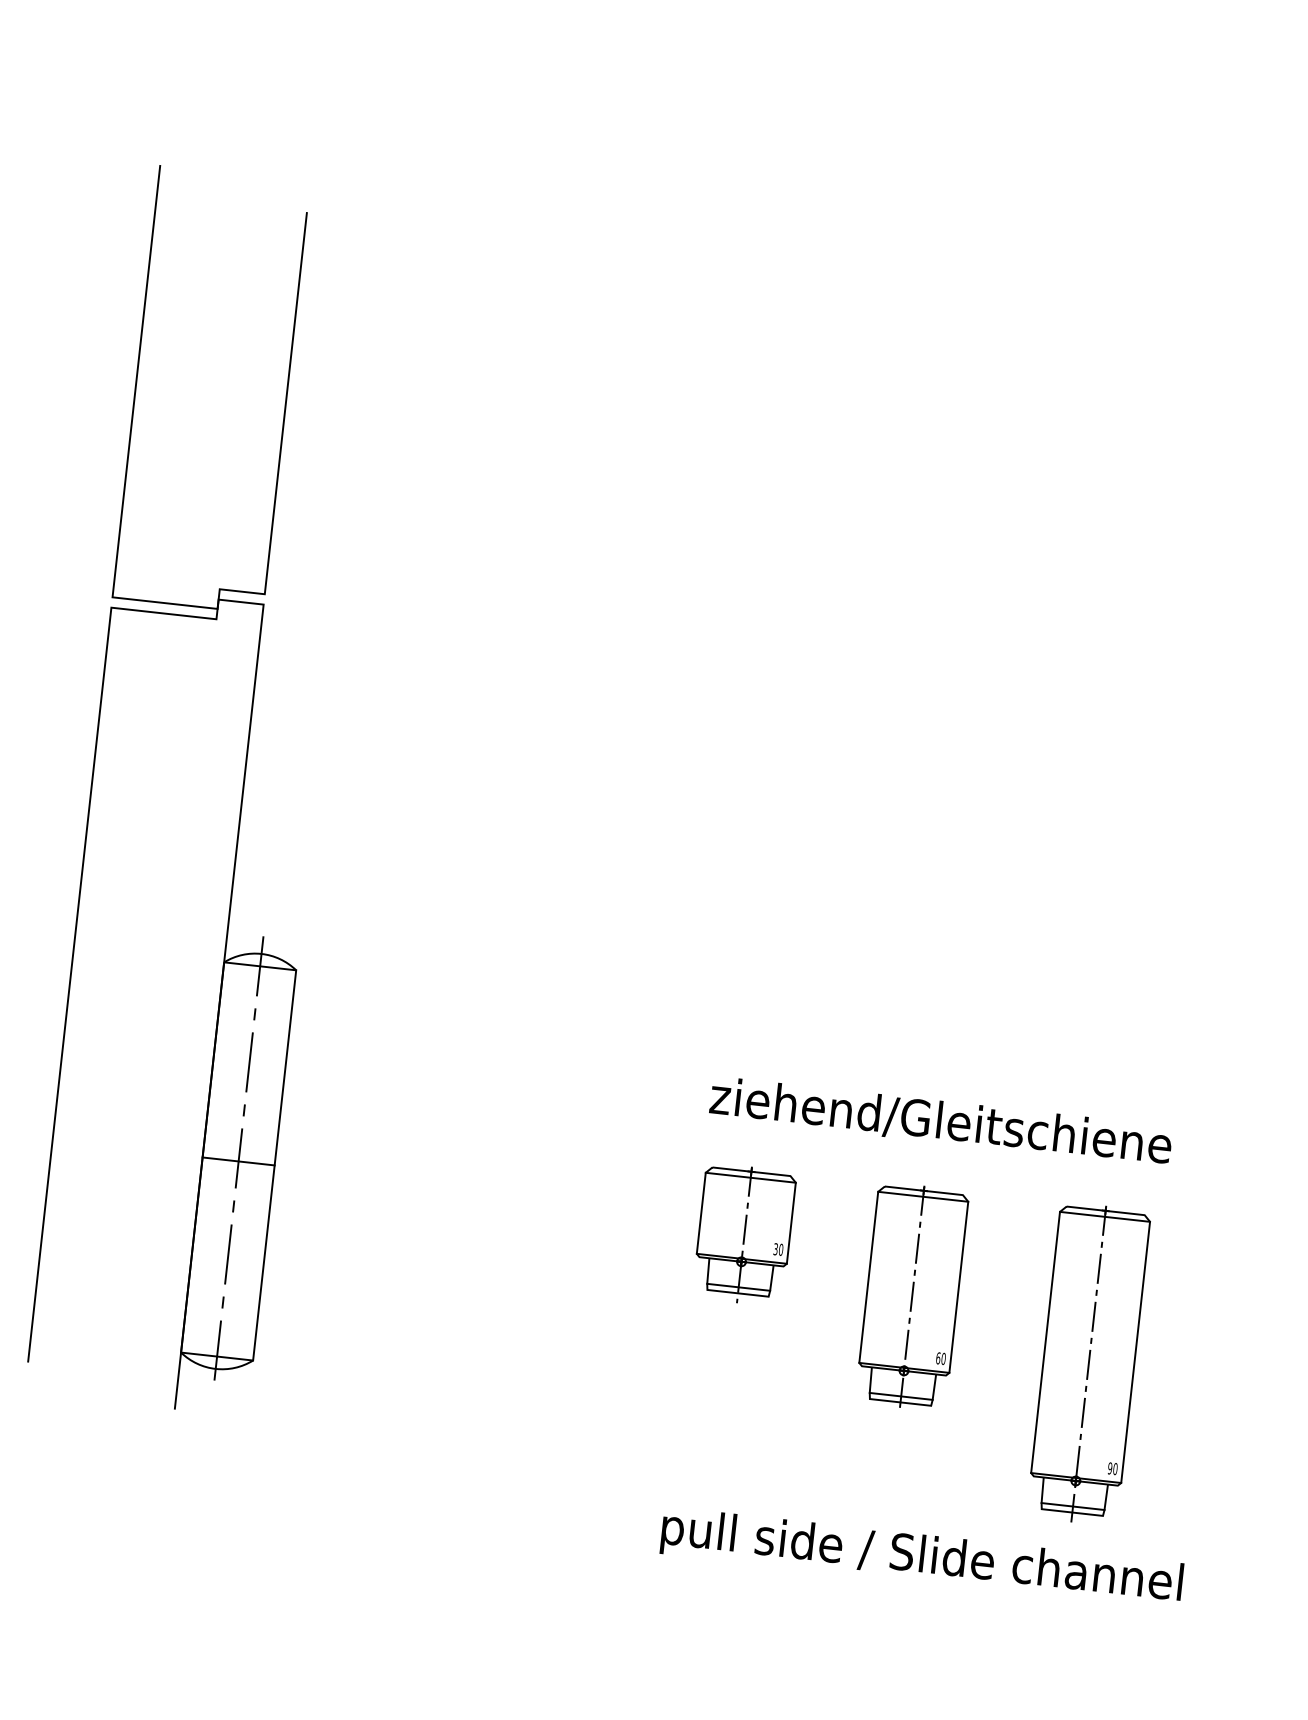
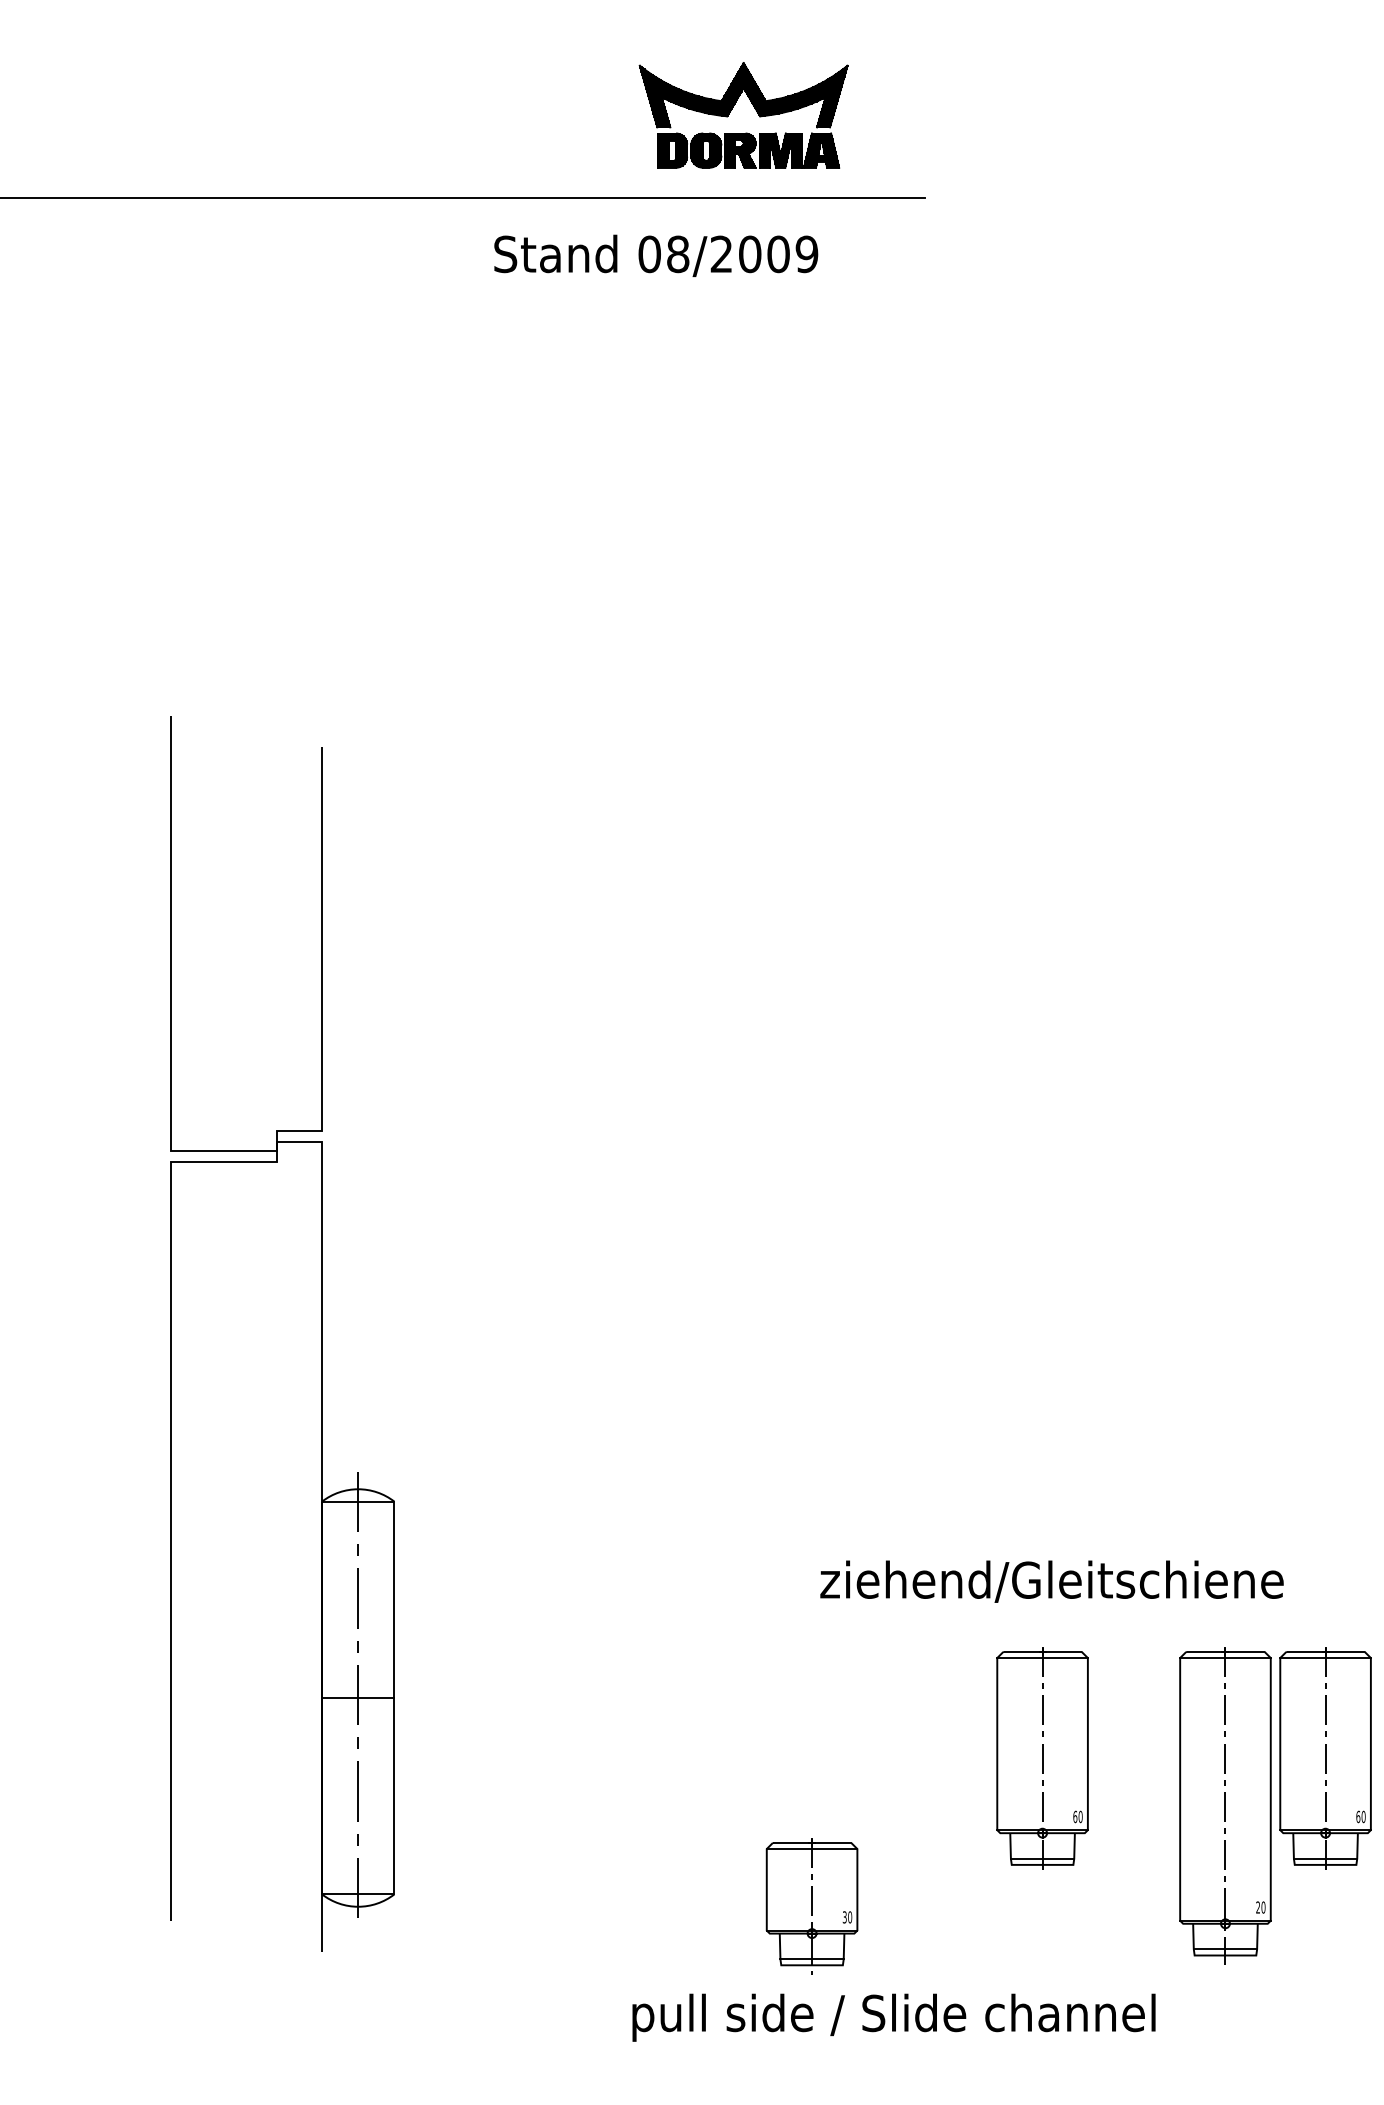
part: (743, 1234) -> (811, 1906), moved
part: (1193, 1327) -> (1325, 1758), added
text: (1110, 1468) -> (1258, 1907), 90 -> 20
text: (921, 1558) -> (893, 2017), moved

